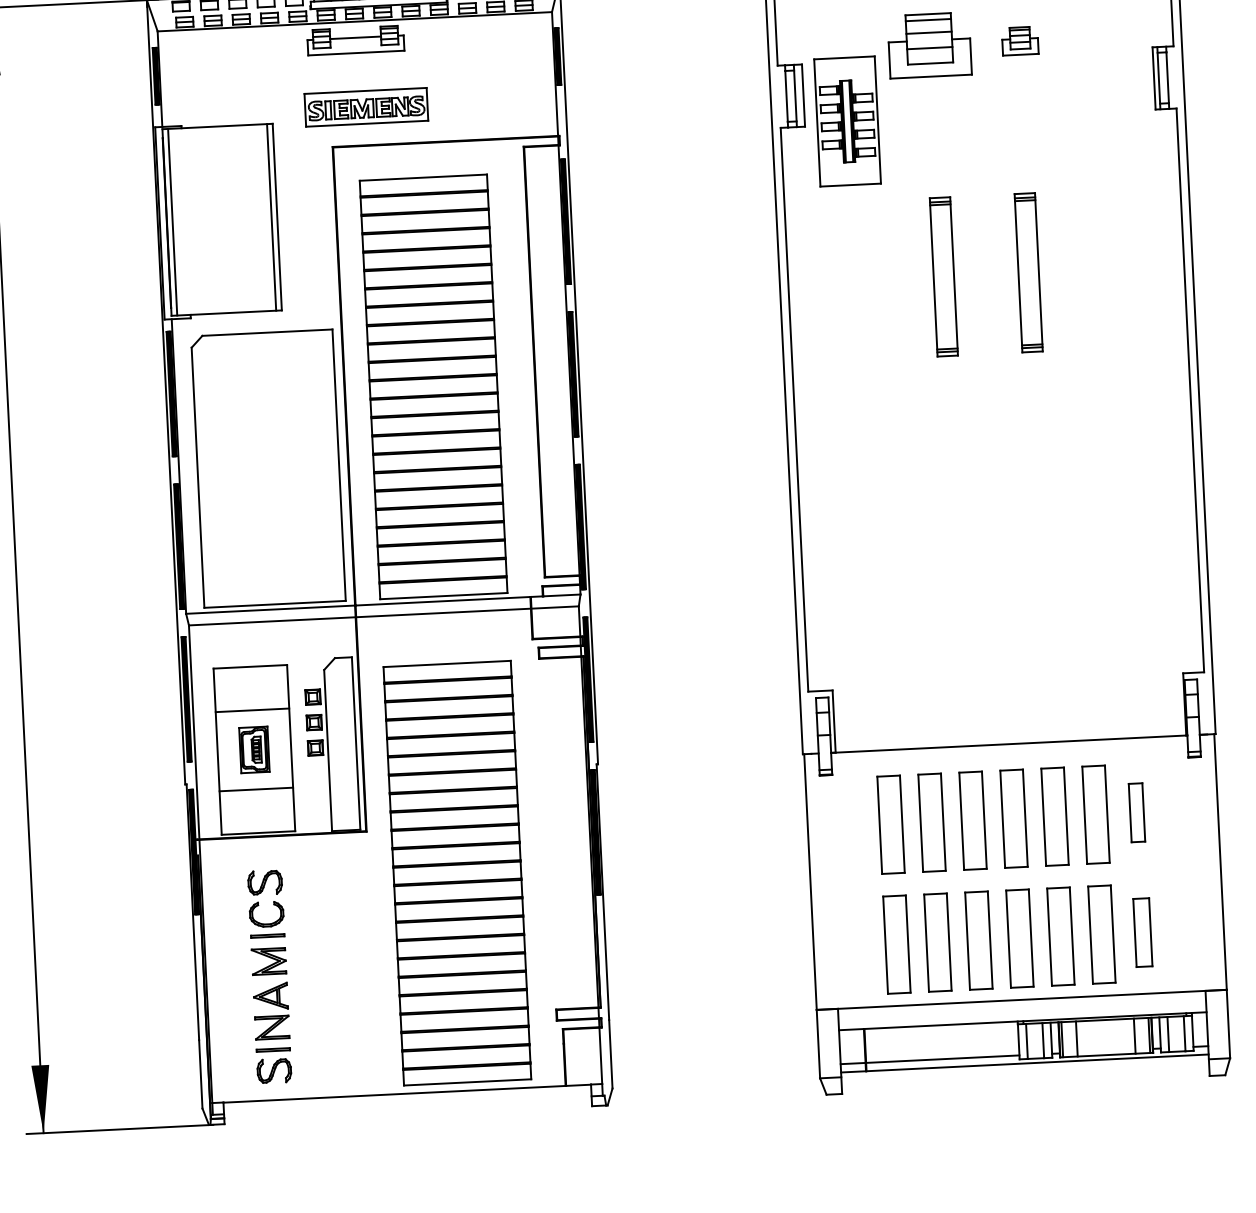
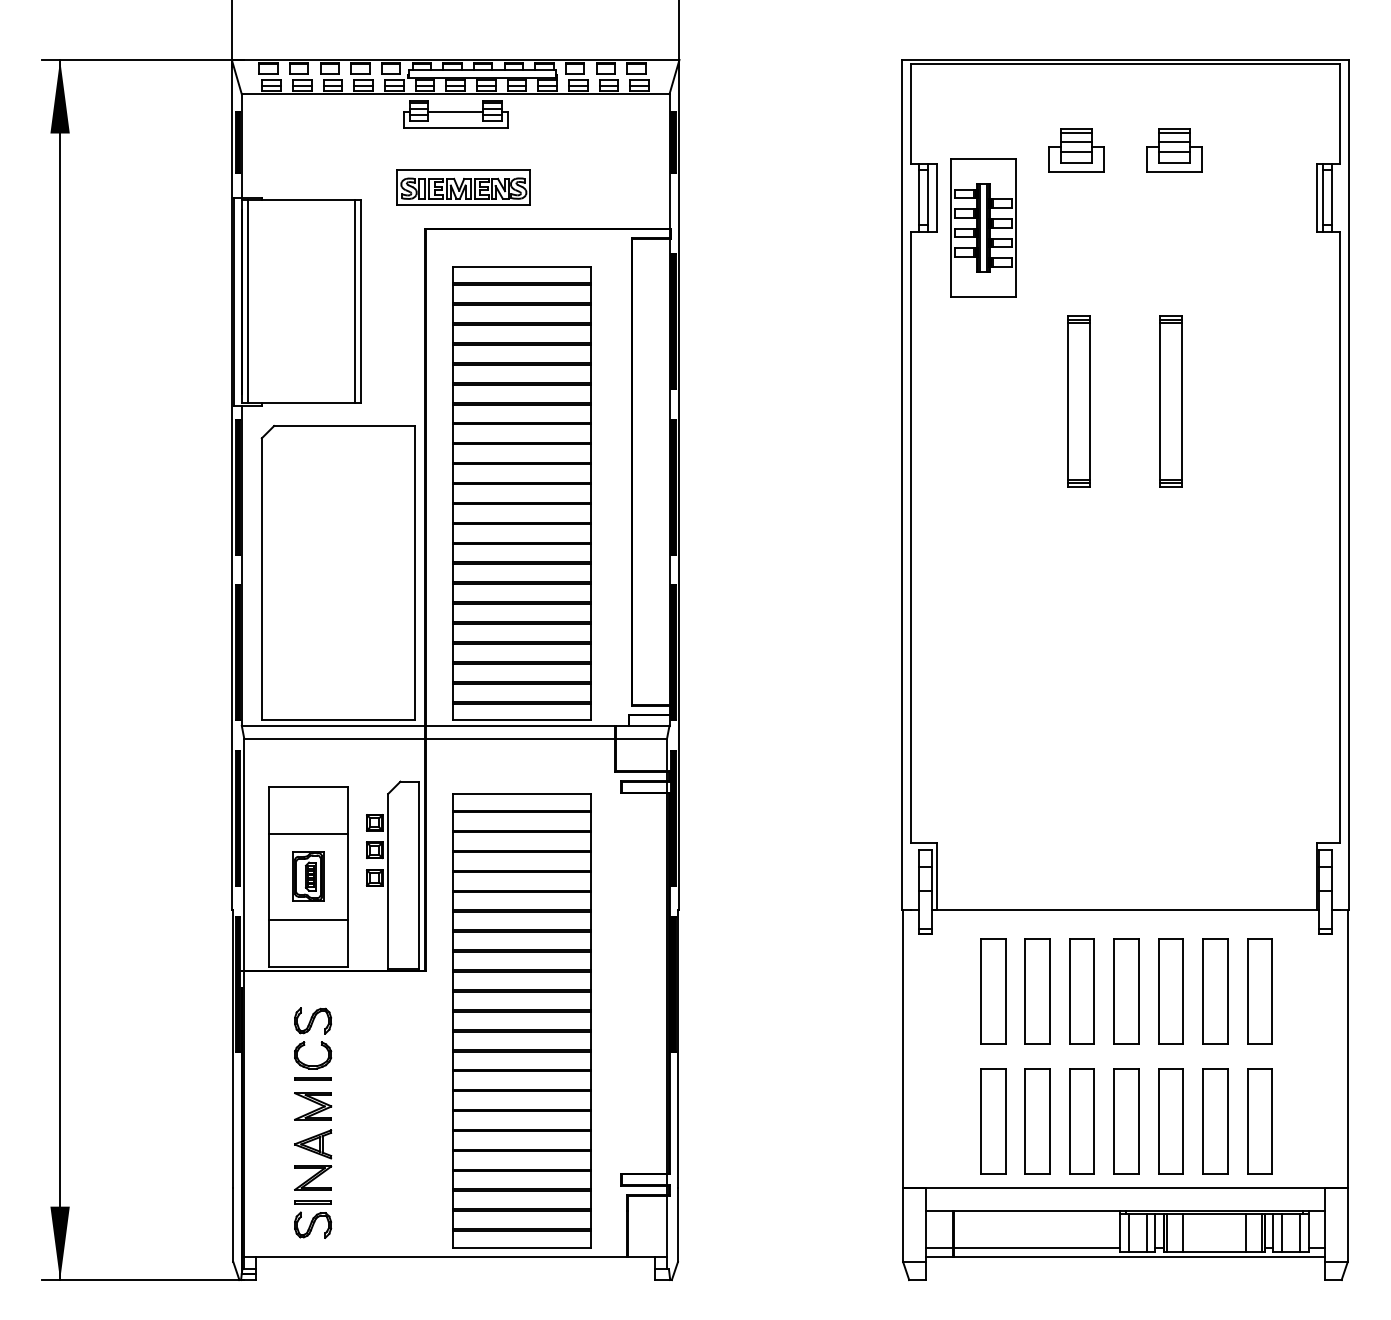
part: (1020, 41) -> (1174, 150), size x1.43
part: (929, 45) -> (1076, 150), size x0.62
part: (1136, 812) -> (1259, 991), size x1.67
part: (1142, 932) -> (1259, 1121), size x1.43

